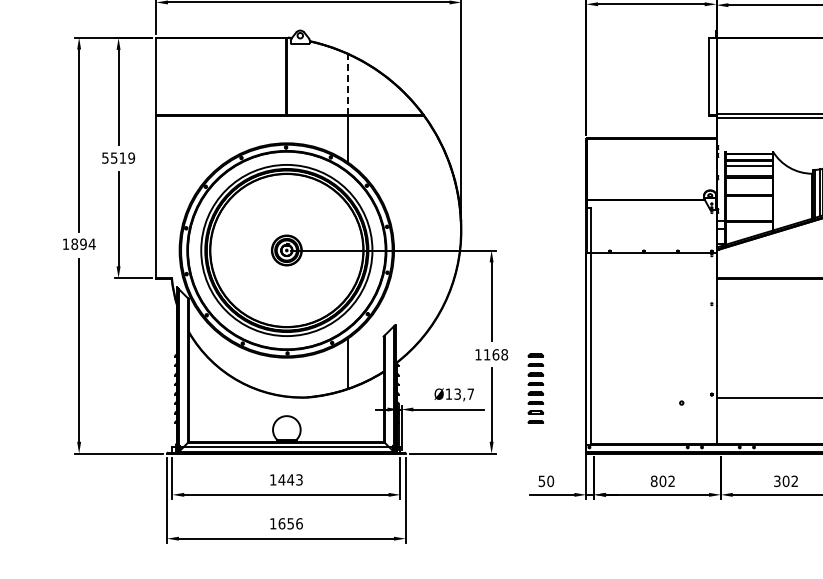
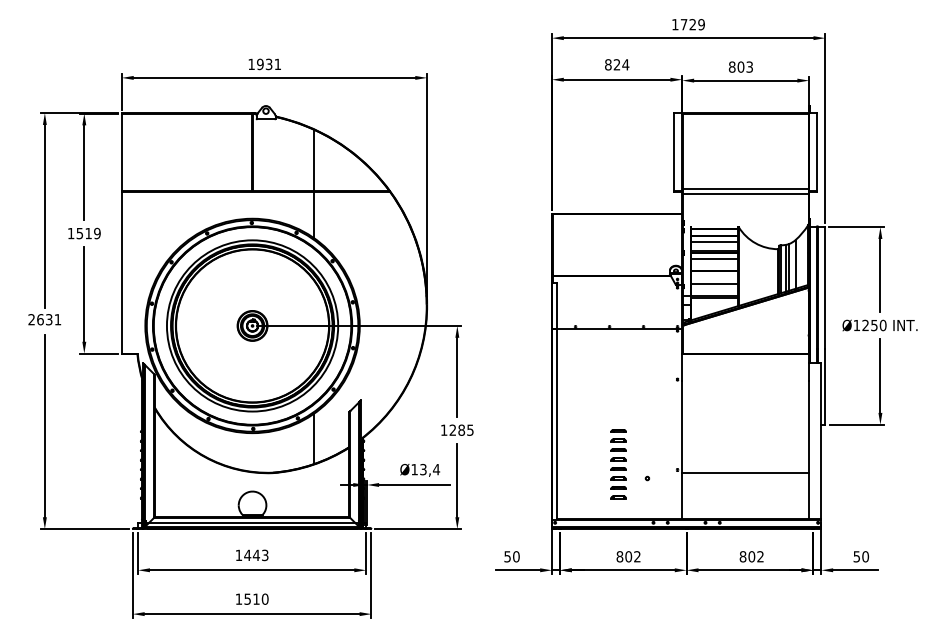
line: (347, 84) -> (313, 159), dashed -> solid
text: (104, 158) -> (70, 233), 5519 -> 1519
line: (748, 184) -> (714, 259), added
line: (748, 208) -> (714, 283), added
text: (78, 244) -> (44, 319), 1894 -> 2631
text: (495, 354) -> (461, 429), 1168 -> 1285
part: (535, 389) -> (618, 464), moved
text: (470, 394) -> (436, 469), Ø13,7 -> Ø13,4
text: (776, 481) -> (742, 556), 302 -> 802
text: (290, 523) -> (256, 598), 1656 -> 1510

